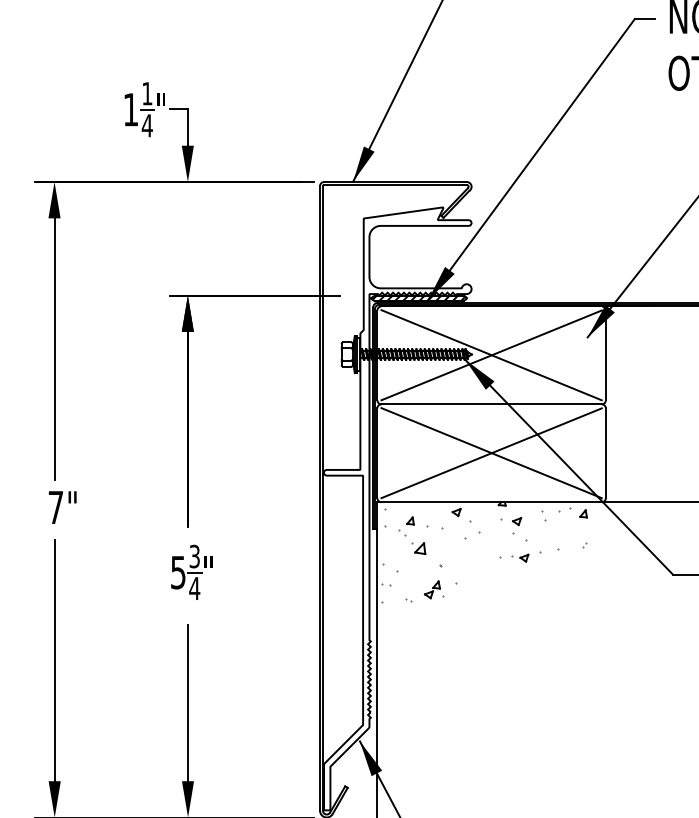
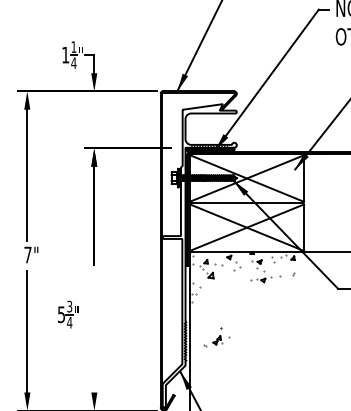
part: (192, 572) -> (68, 314), moved
part: (431, 584) -> (216, 337), moved
line: (188, 703) -> (94, 353), removed

